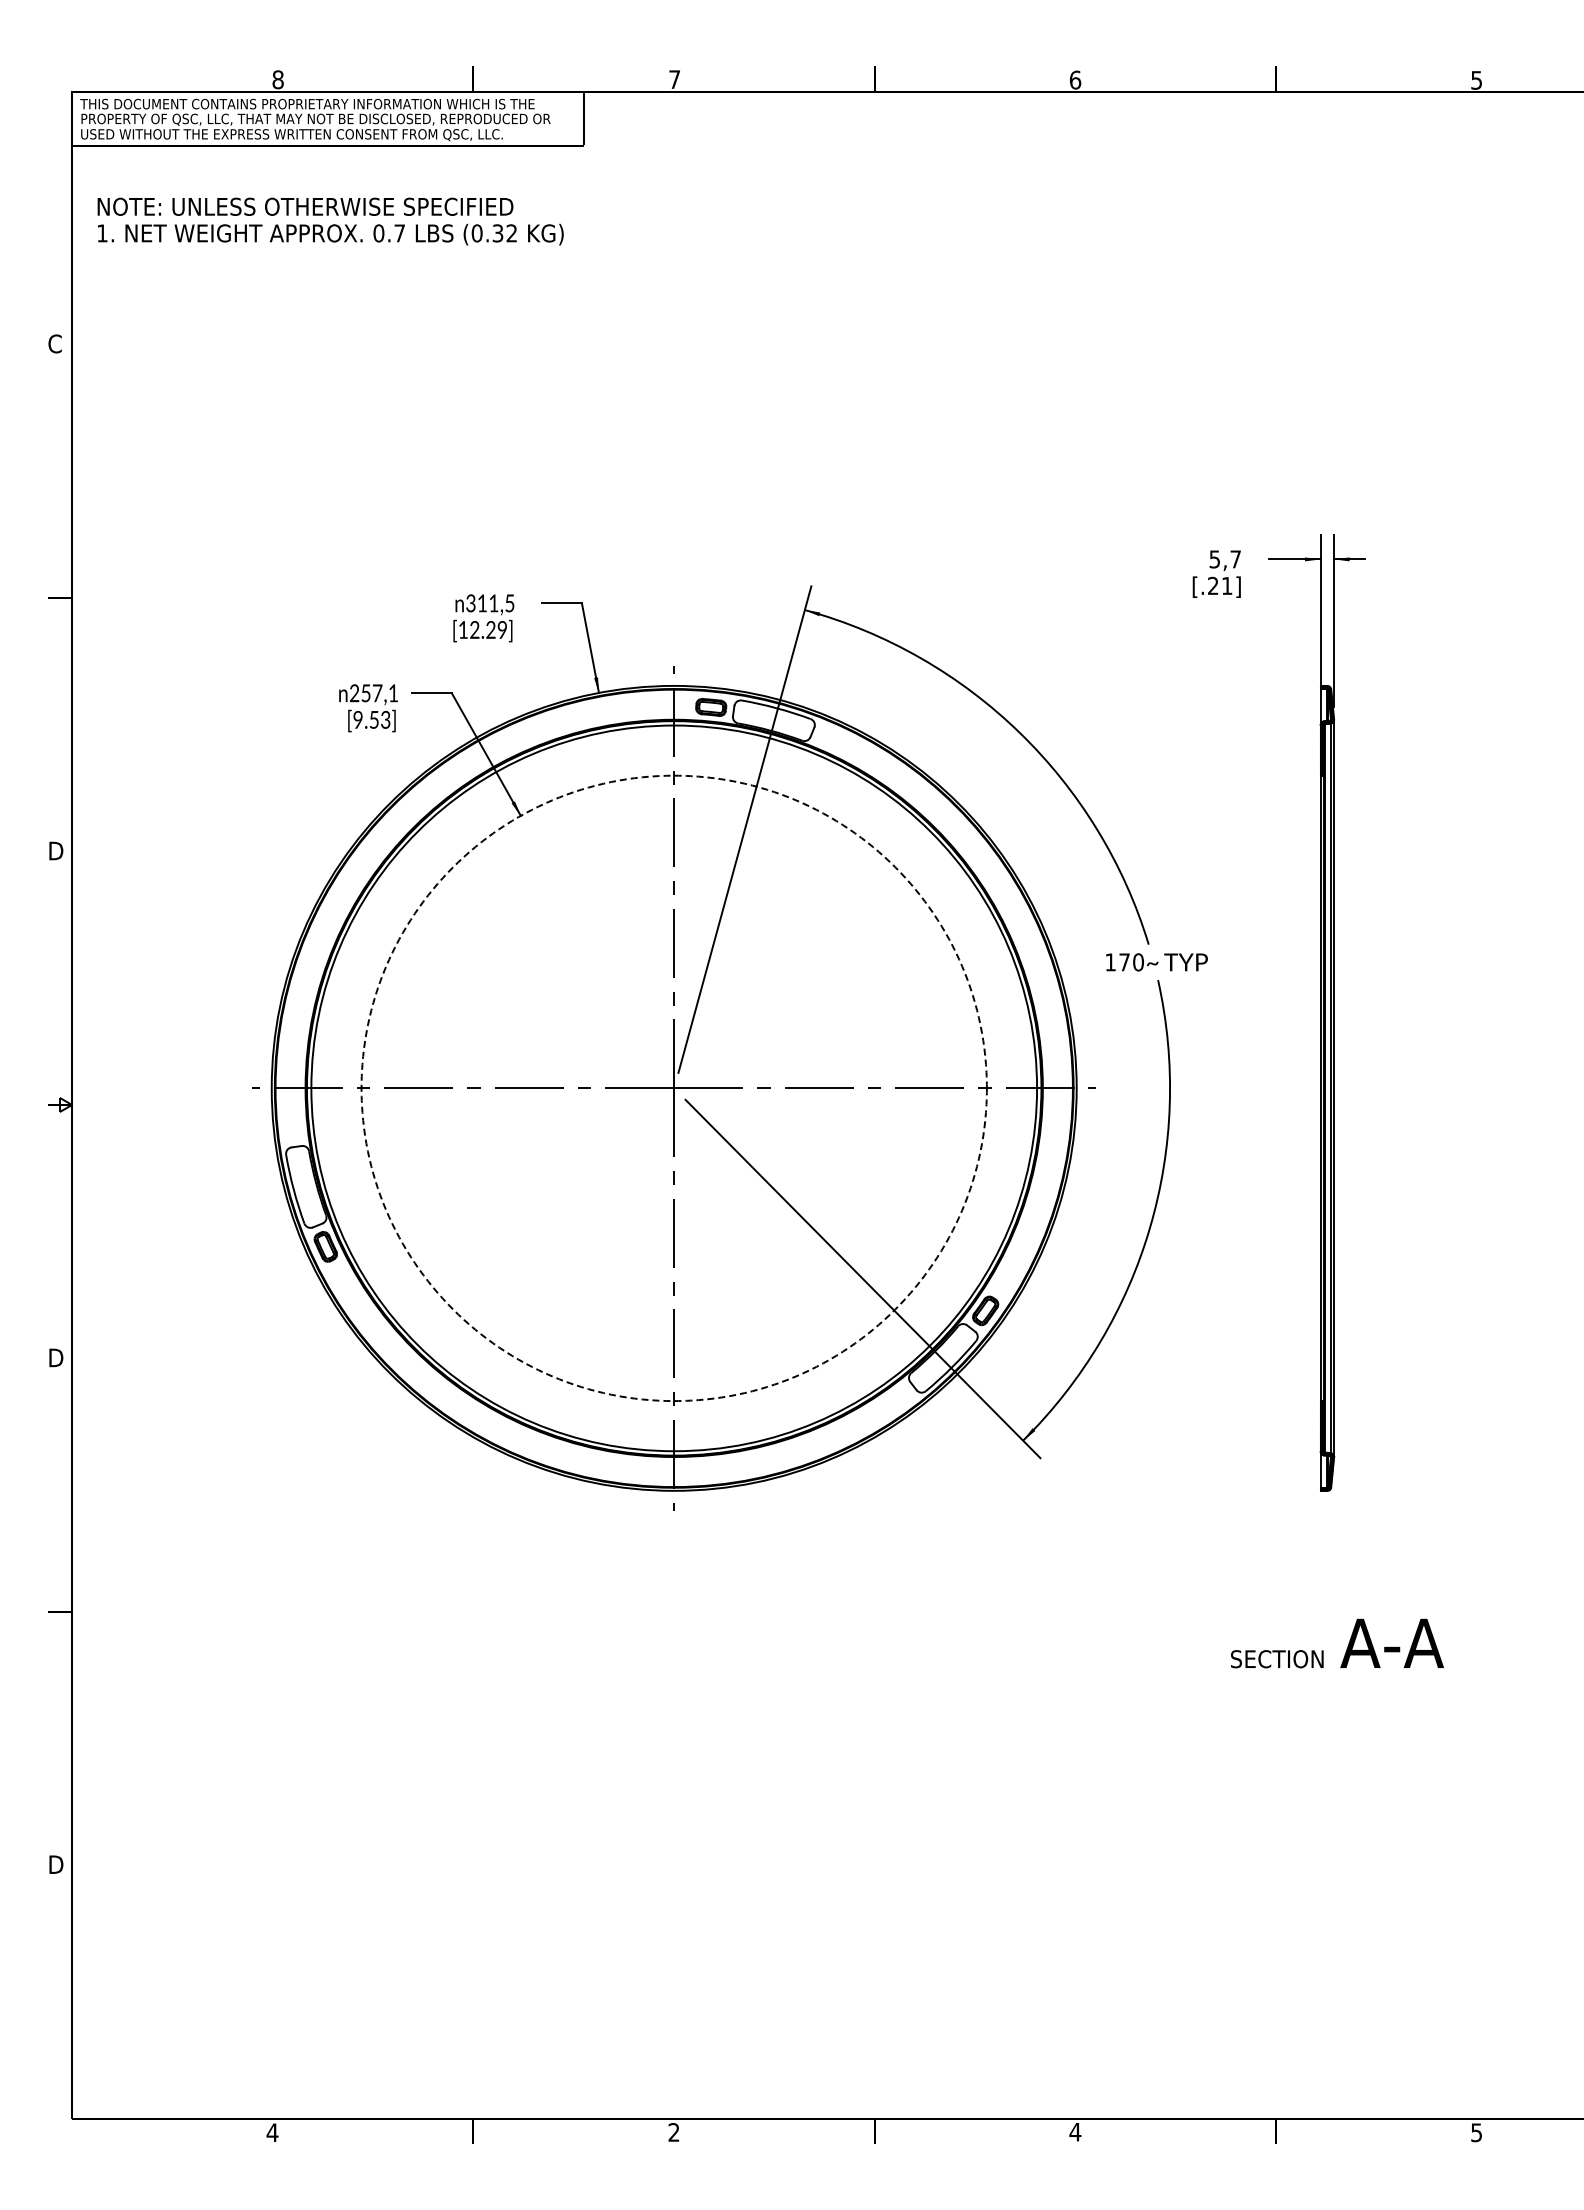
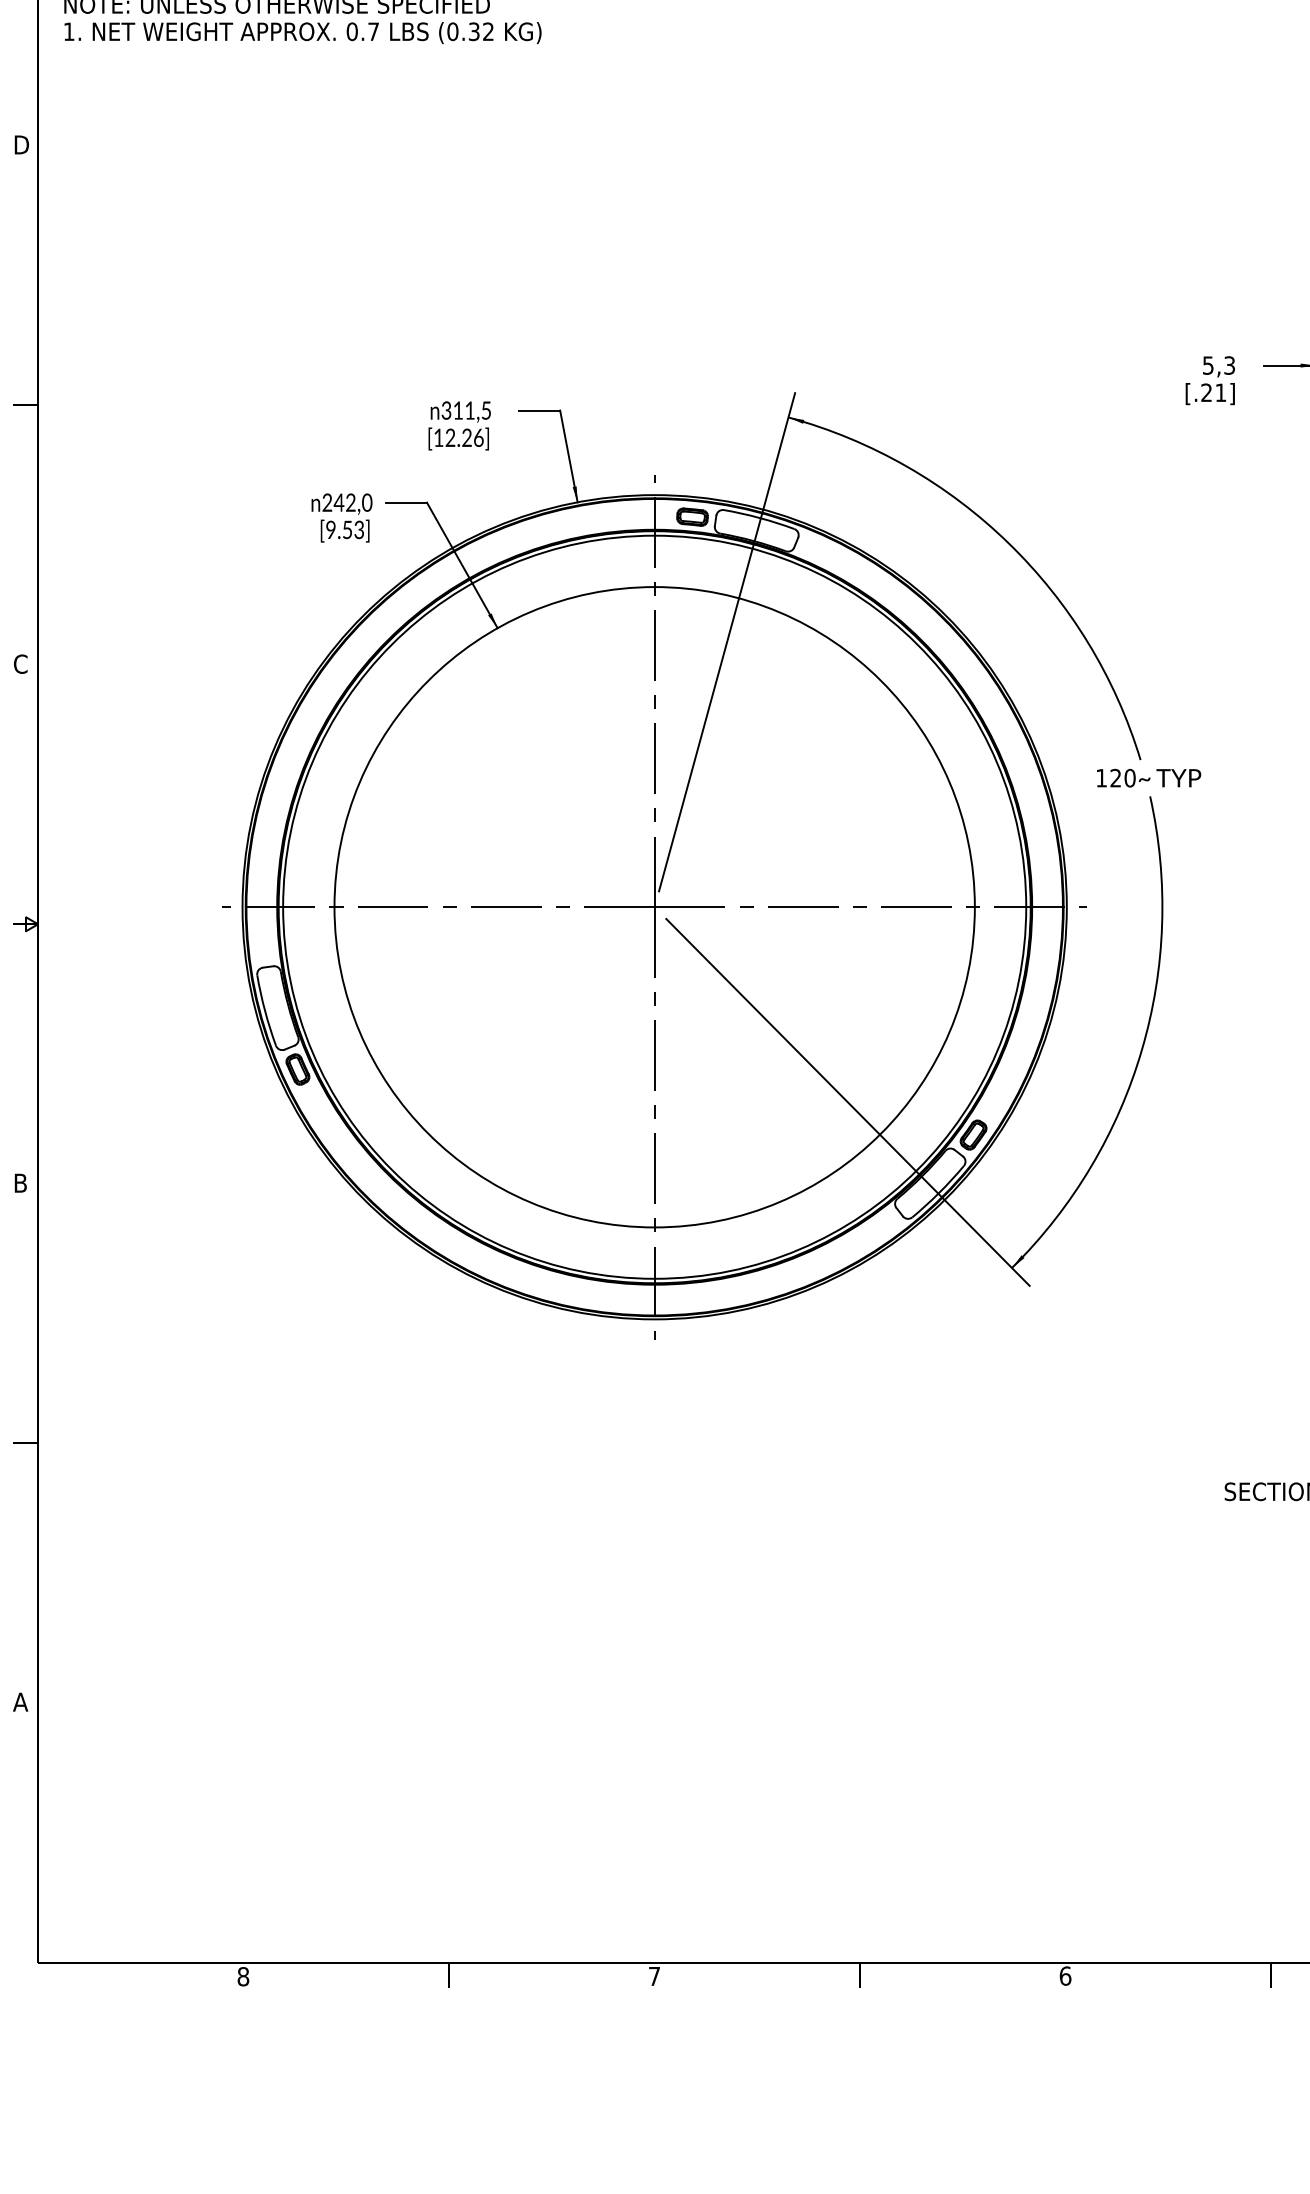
text: (55, 343) -> (21, 144), C -> D
text: (1235, 559) -> (1229, 365), 5,7 -> 5,3
text: (502, 629) -> (478, 437), [12.29] -> [12.26]
text: (379, 693) -> (352, 502), 257,1 -> 242,0
text: (55, 850) -> (21, 663), D -> C
text: (1124, 962) -> (1115, 778), 170 -> 120
circle: (673, 1088) -> (653, 907), dashed -> solid
text: (57, 1357) -> (23, 1182), D -> B
text: (55, 1864) -> (21, 1701), D -> A
text: (1075, 2131) -> (1065, 1975), 4 -> 6
text: (272, 2132) -> (243, 1976), 4 -> 8
text: (673, 2132) -> (653, 1976), 2 -> 7

